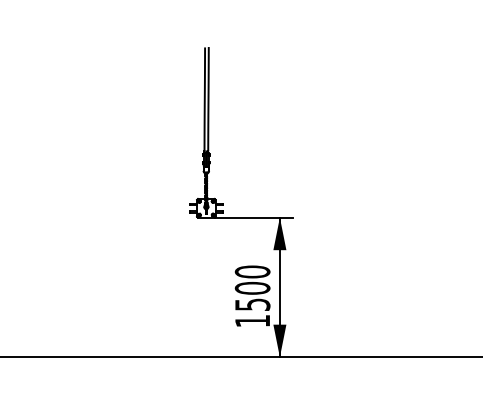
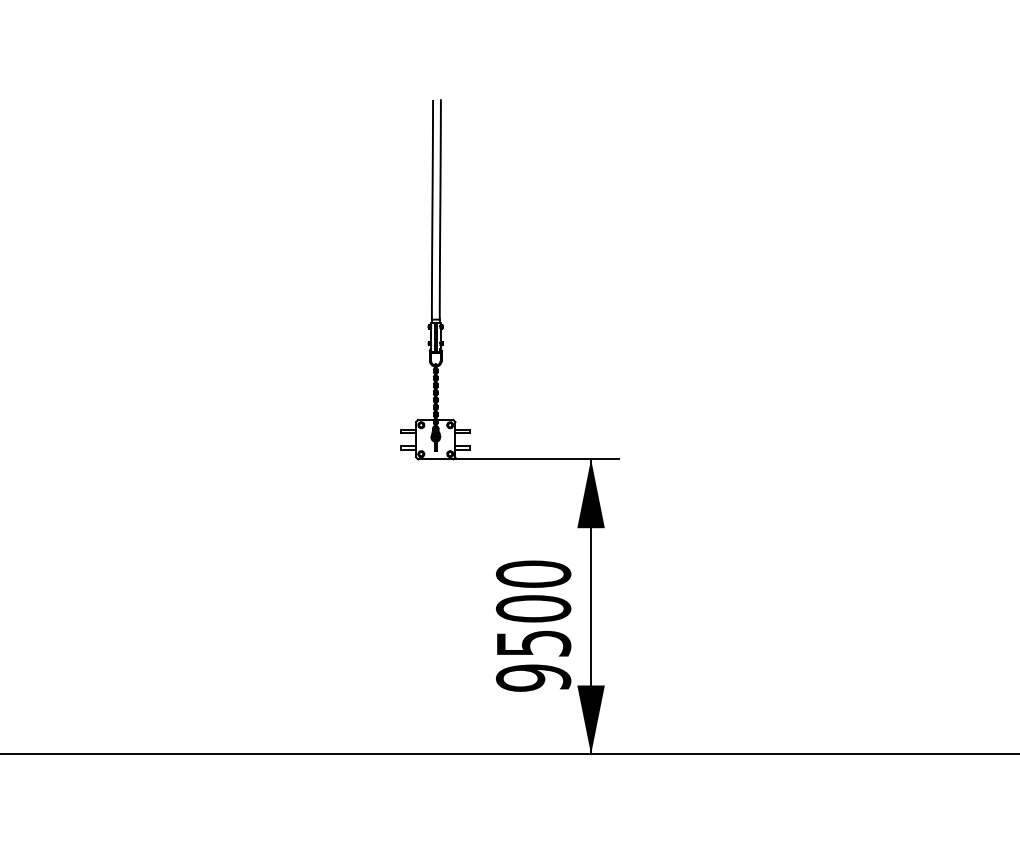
text: (252, 320) -> (533, 676), 1500 -> 9500

